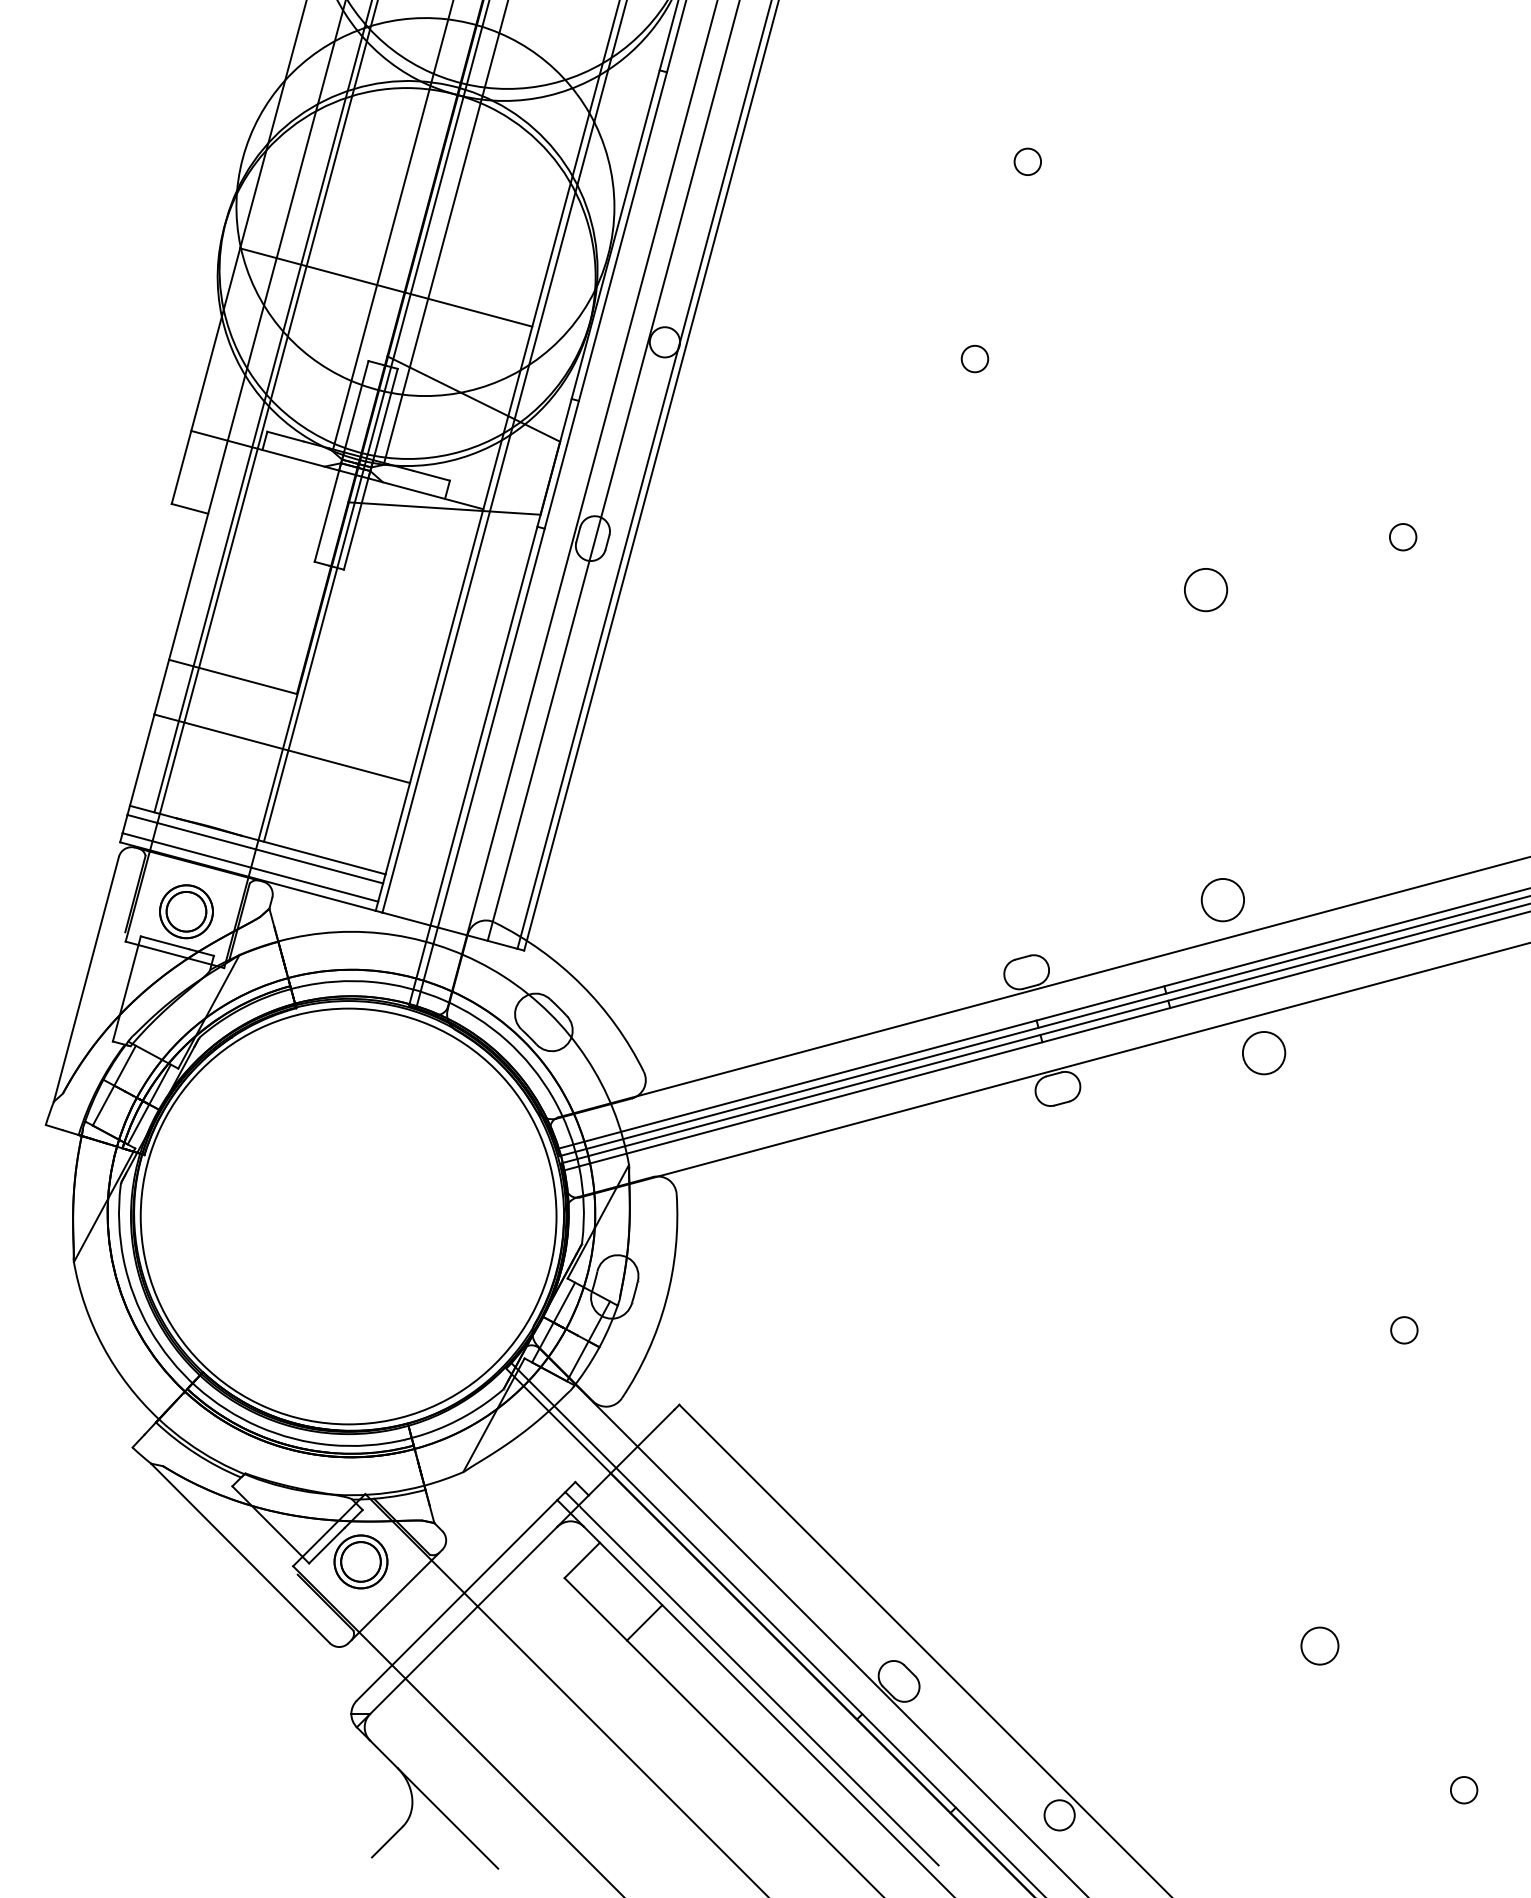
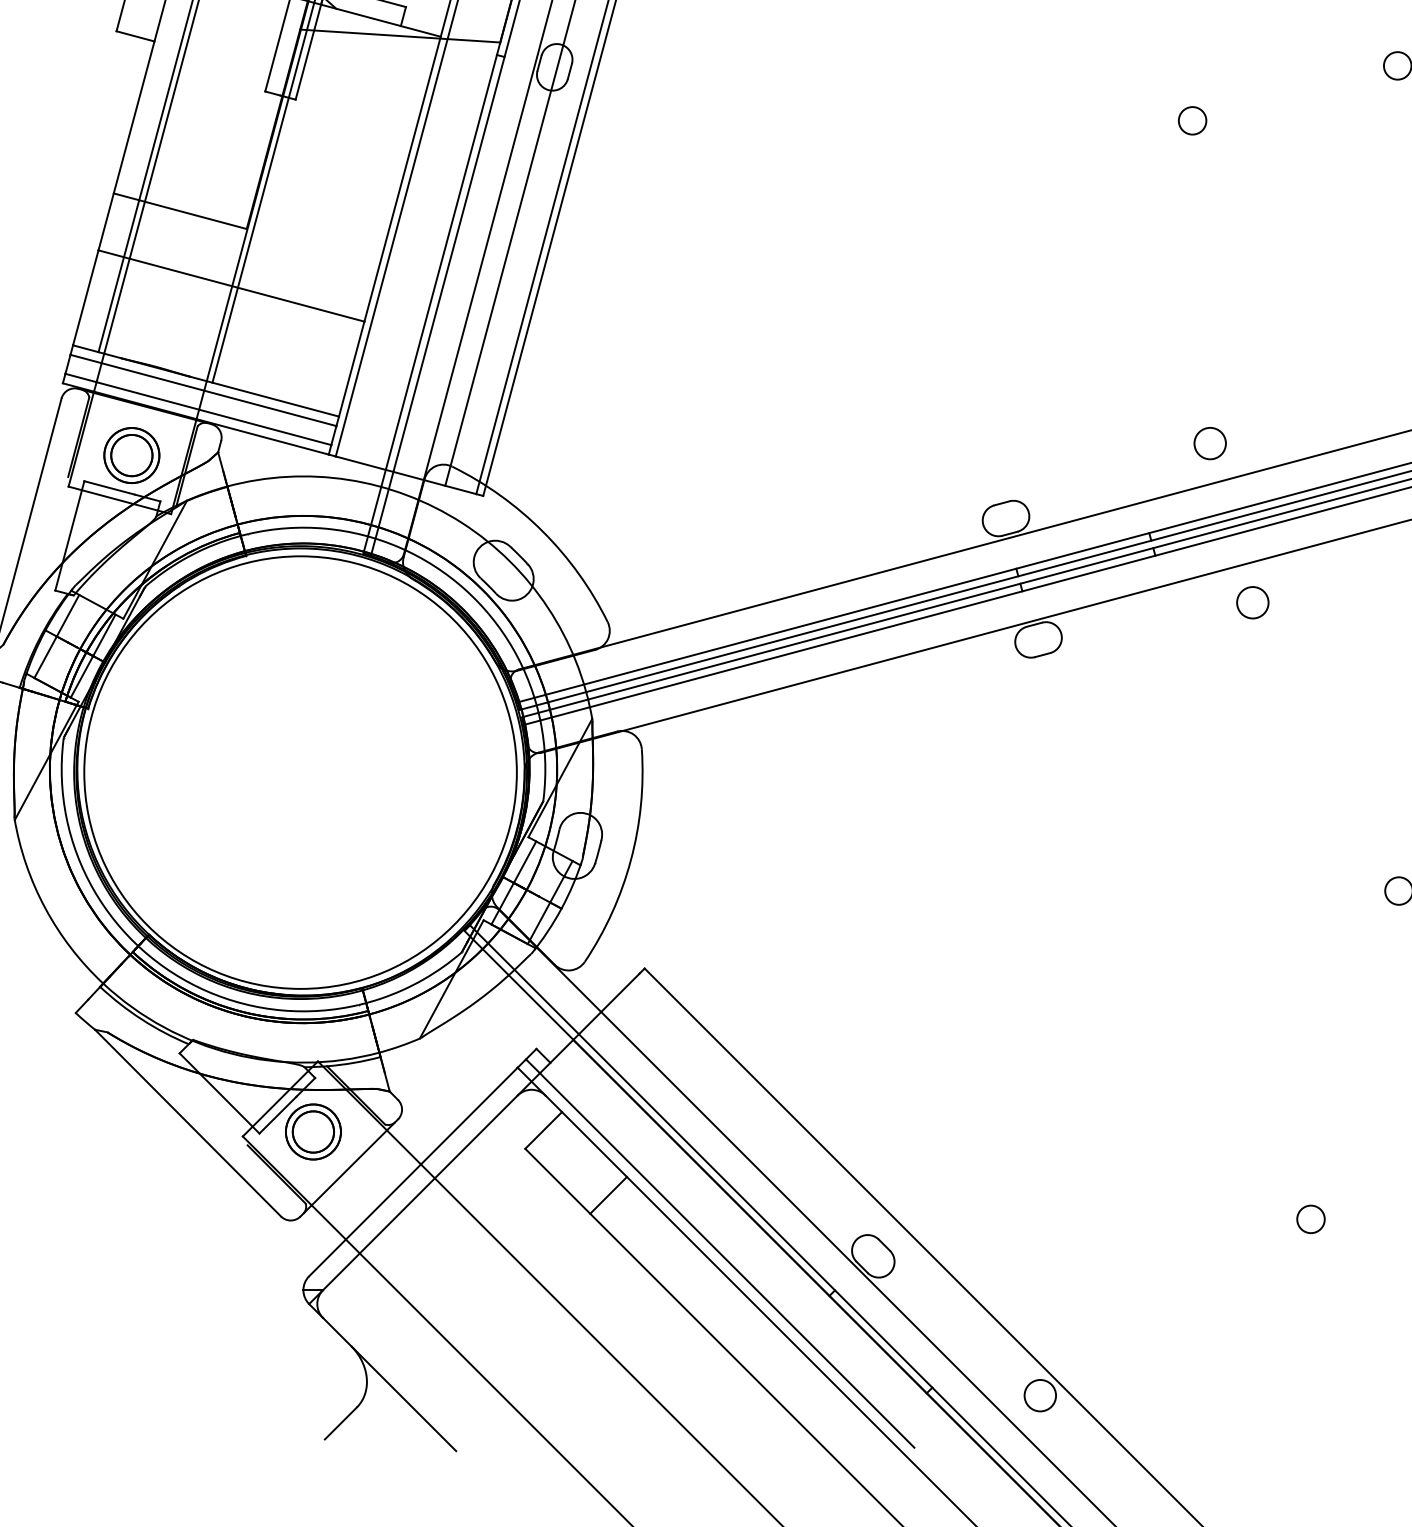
circle: (1205, 589) -> (1192, 120), size x0.62
circle: (1222, 900) -> (1209, 443), size x0.71
circle: (1263, 1053) -> (1252, 603), size x0.71
circle: (1319, 1645) -> (1310, 1218), size x0.71

